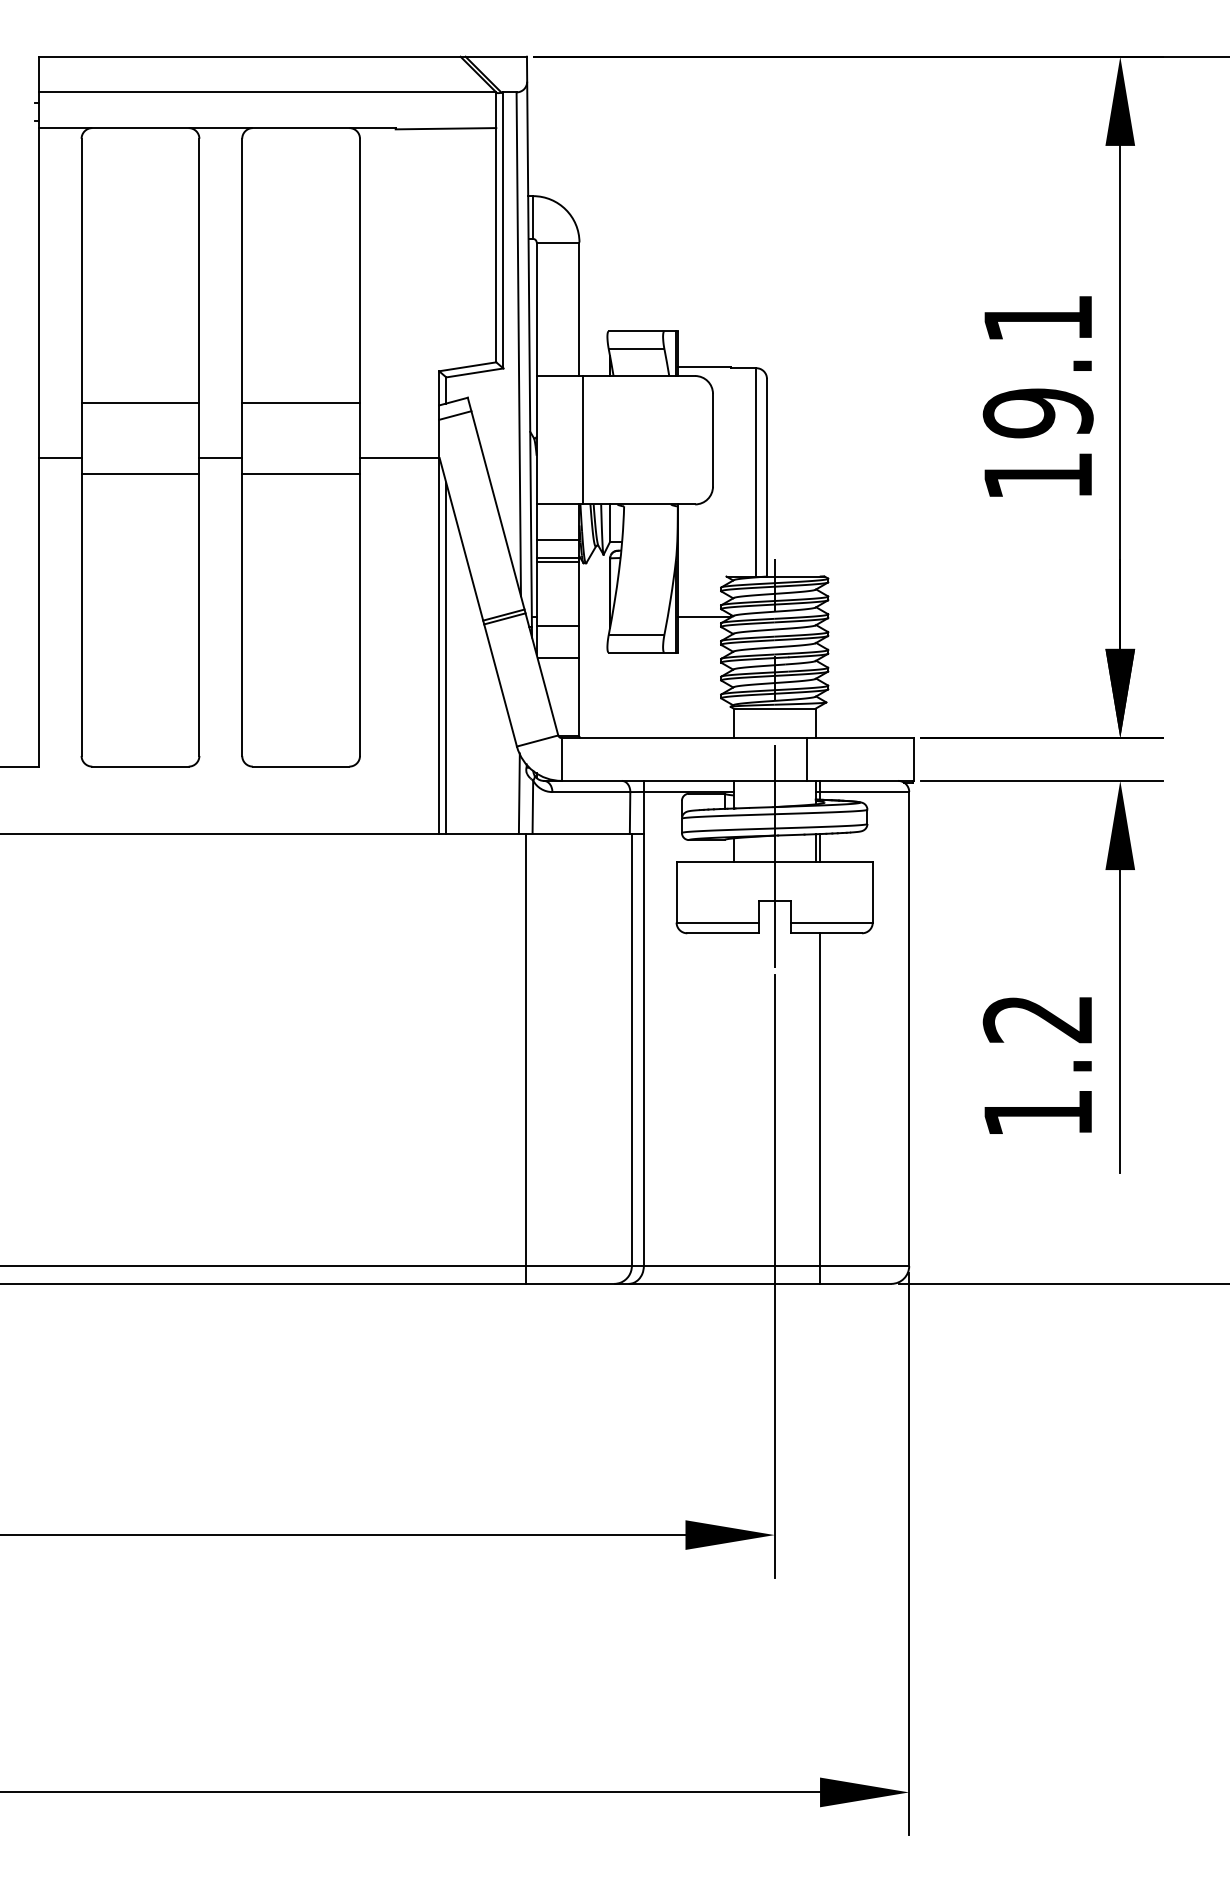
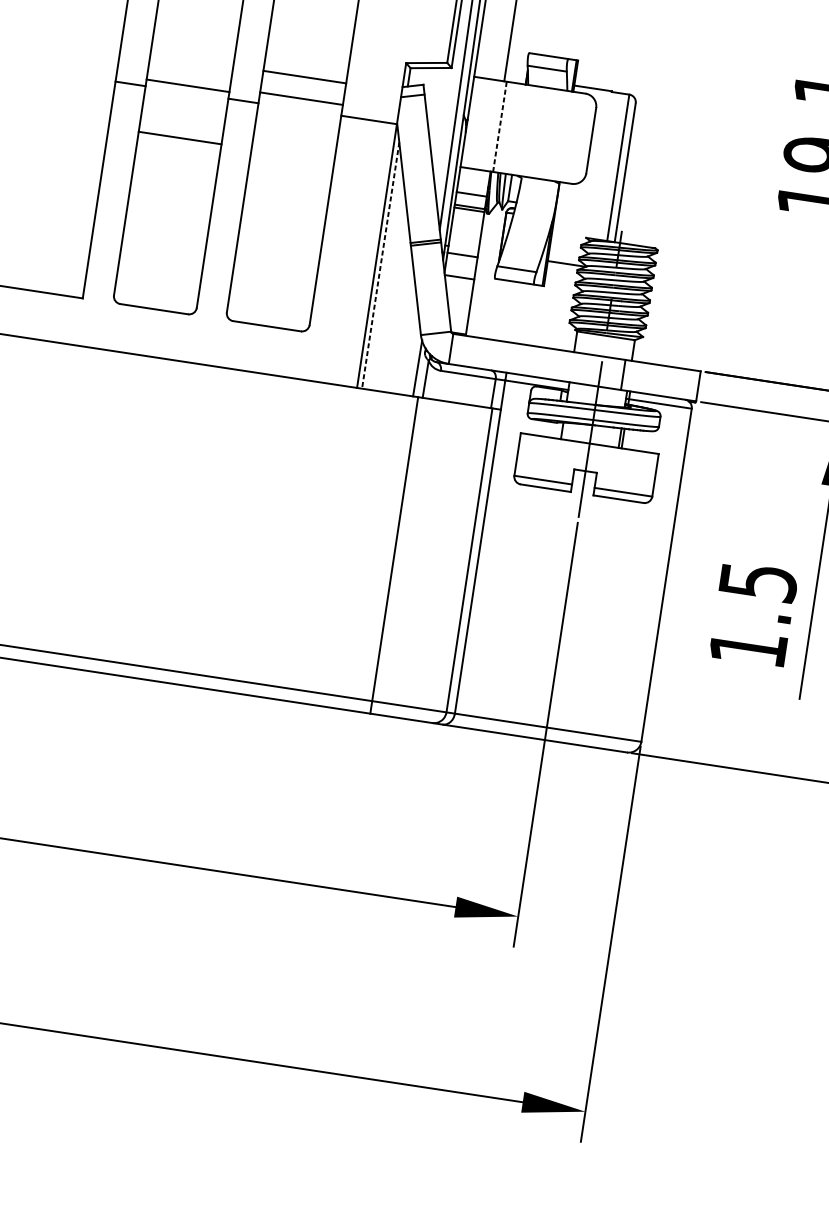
line: (140, 402) -> (188, 85), moved
line: (301, 402) -> (301, 98), moved
line: (583, 439) -> (500, 126), solid -> dashed
line: (140, 474) -> (180, 138), moved
line: (301, 474) -> (305, 77), moved
line: (446, 658) -> (380, 265), solid -> dashed
text: (1037, 1019) -> (757, 582), 1.2 -> 1.5
line: (820, 1108) -> (595, 621), removed

